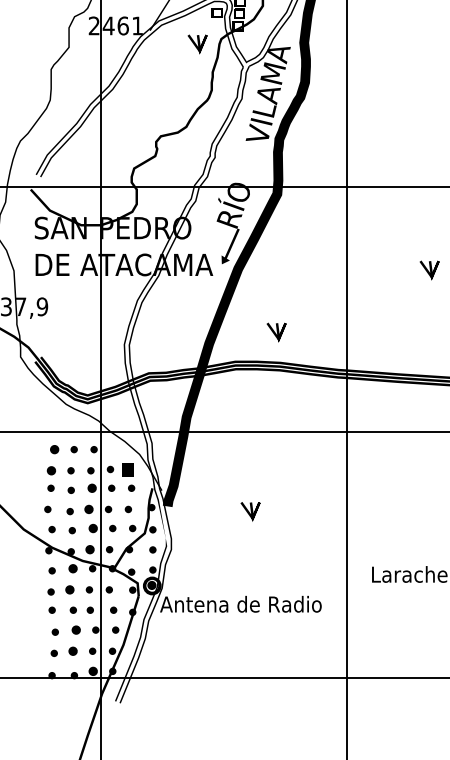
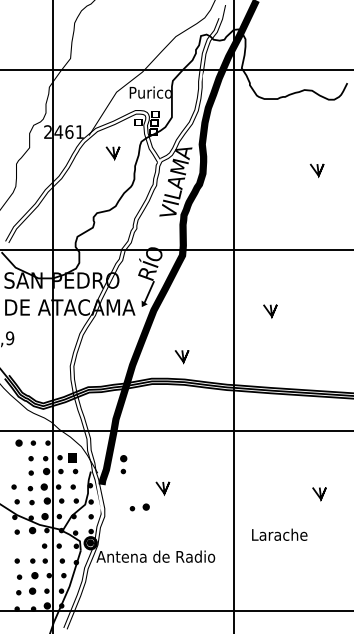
line: (196, 44) -> (112, 153), moved
line: (429, 270) -> (270, 311), moved
part: (51, 478) -> (123, 464), moved
part: (60, 590) -> (139, 507), moved

